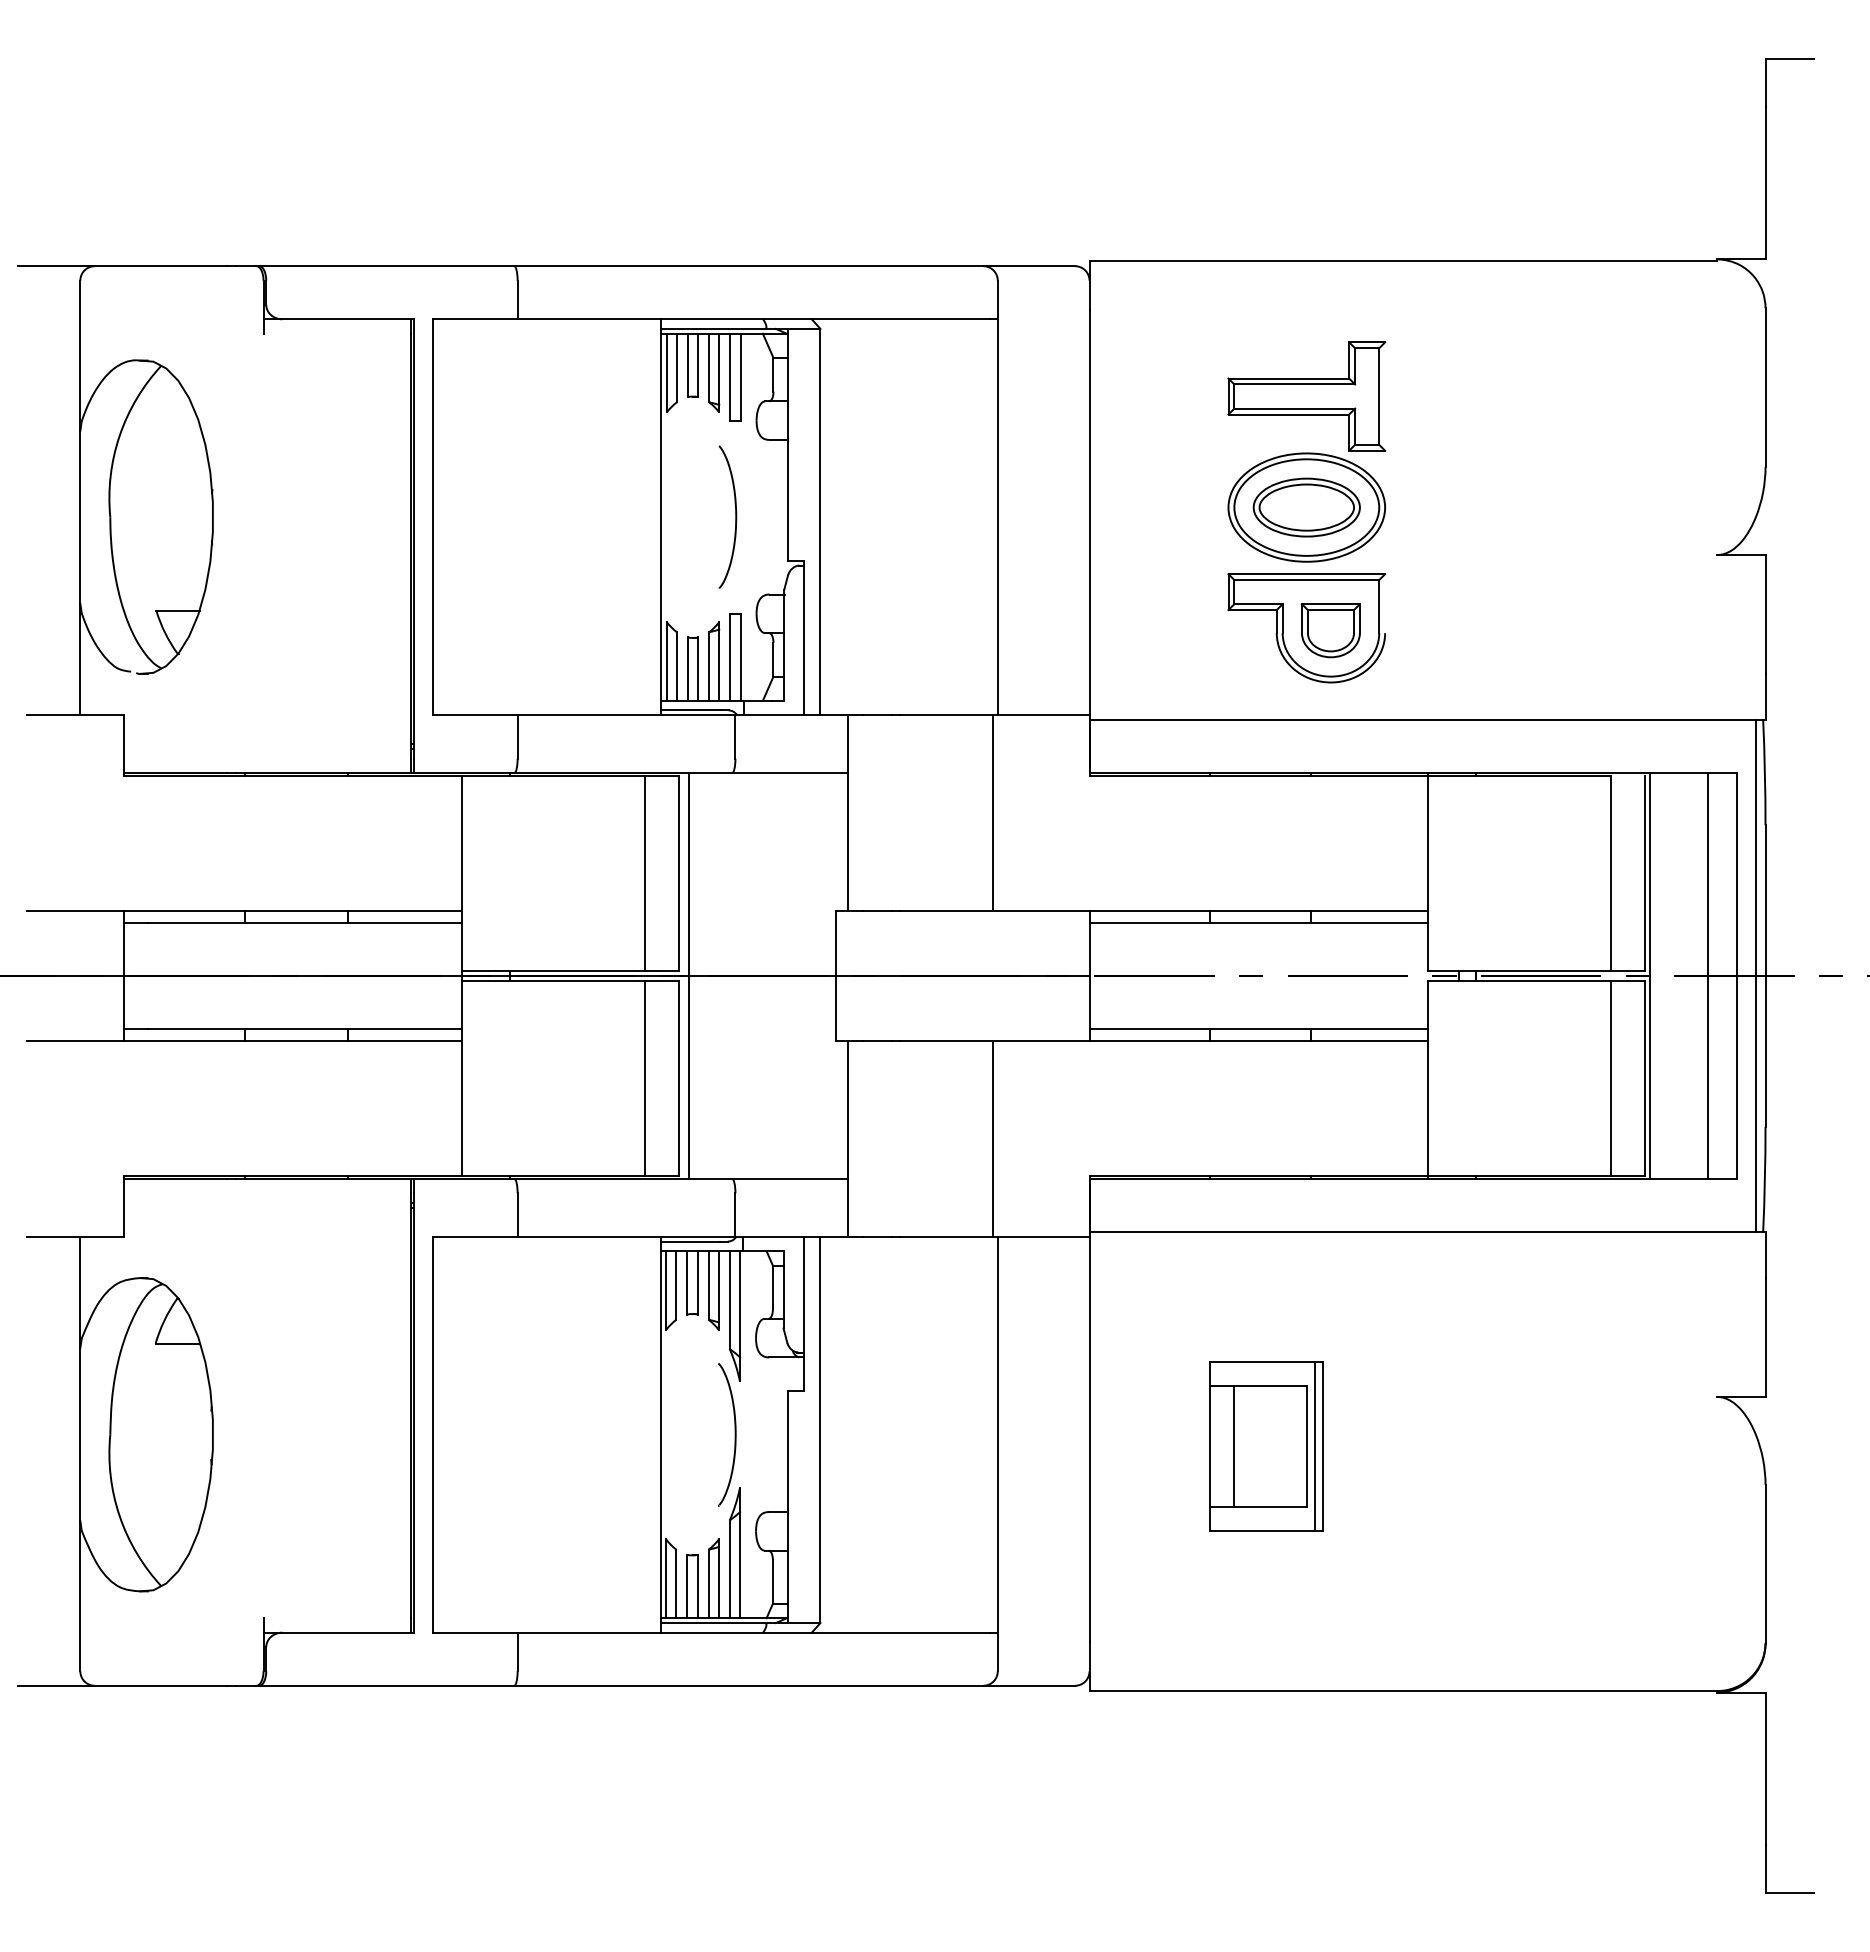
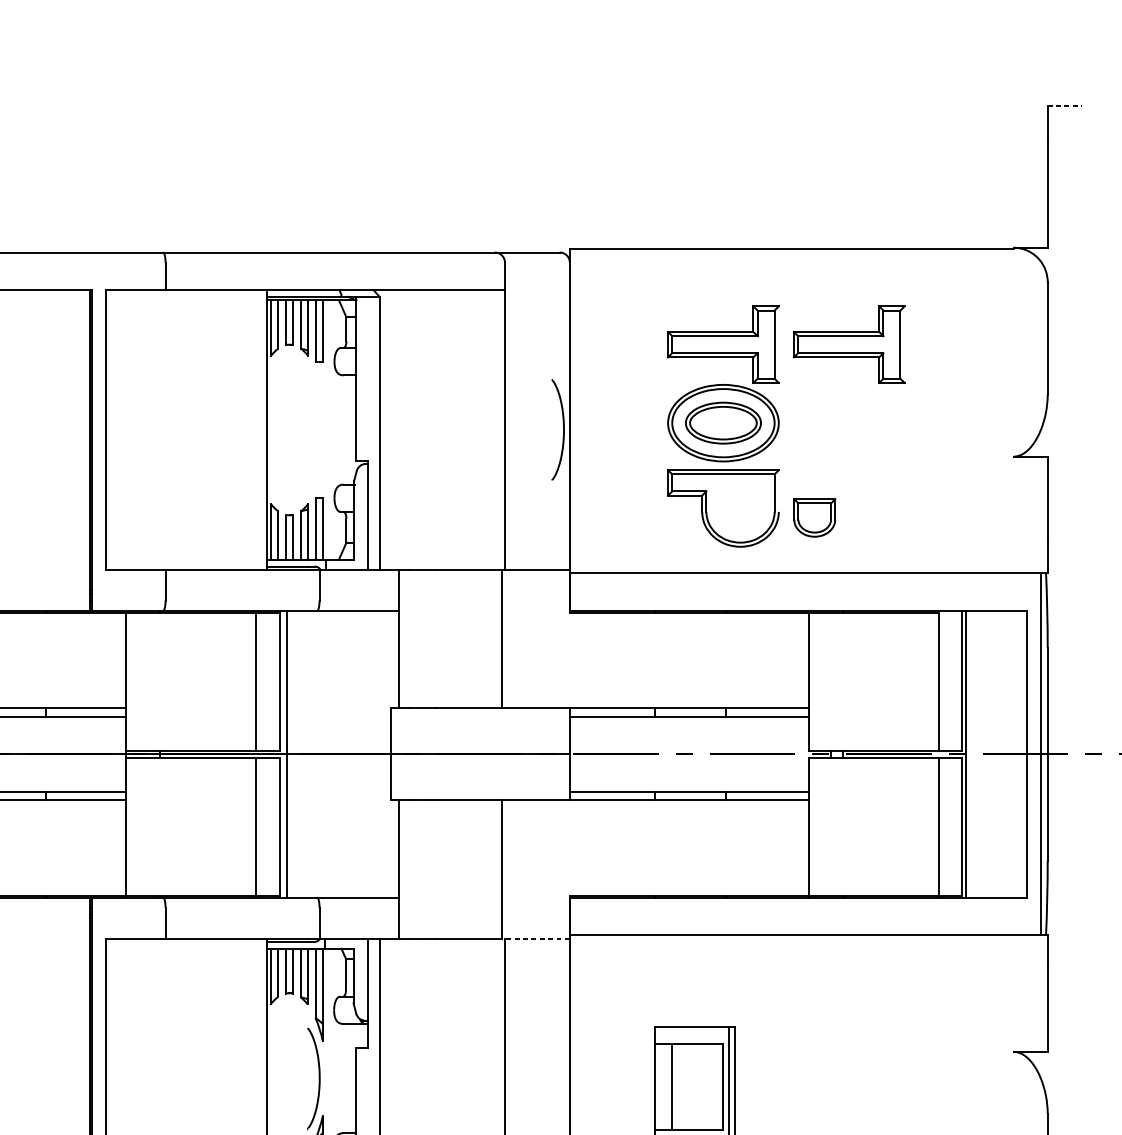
line: (1790, 58) -> (1065, 105), solid -> dashed
part: (1484, 396) -> (849, 344), added
curve: (735, 516) -> (563, 429), moved
part: (1330, 630) -> (814, 517), moved
line: (1707, 975) -> (1006, 753), removed
line: (1040, 1236) -> (535, 938), solid -> dashed

